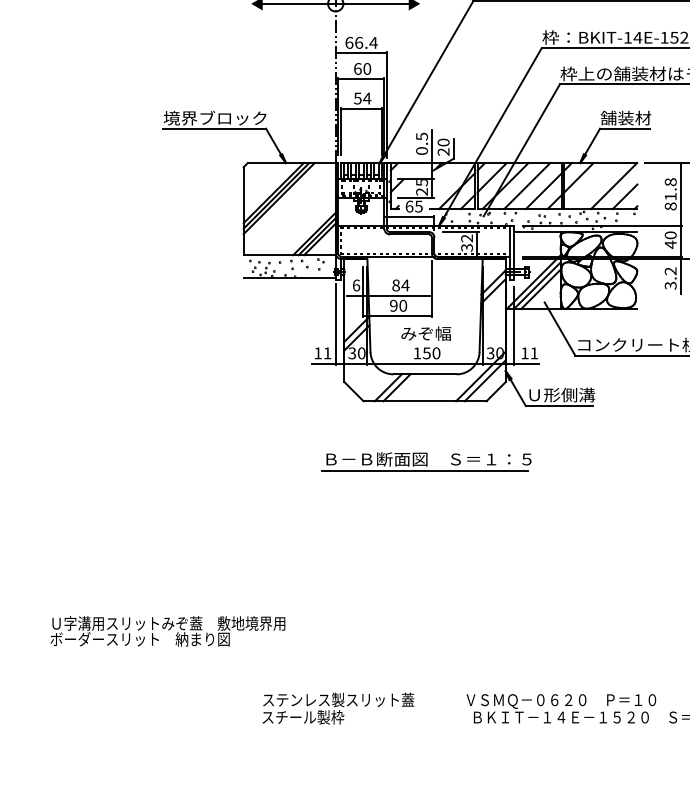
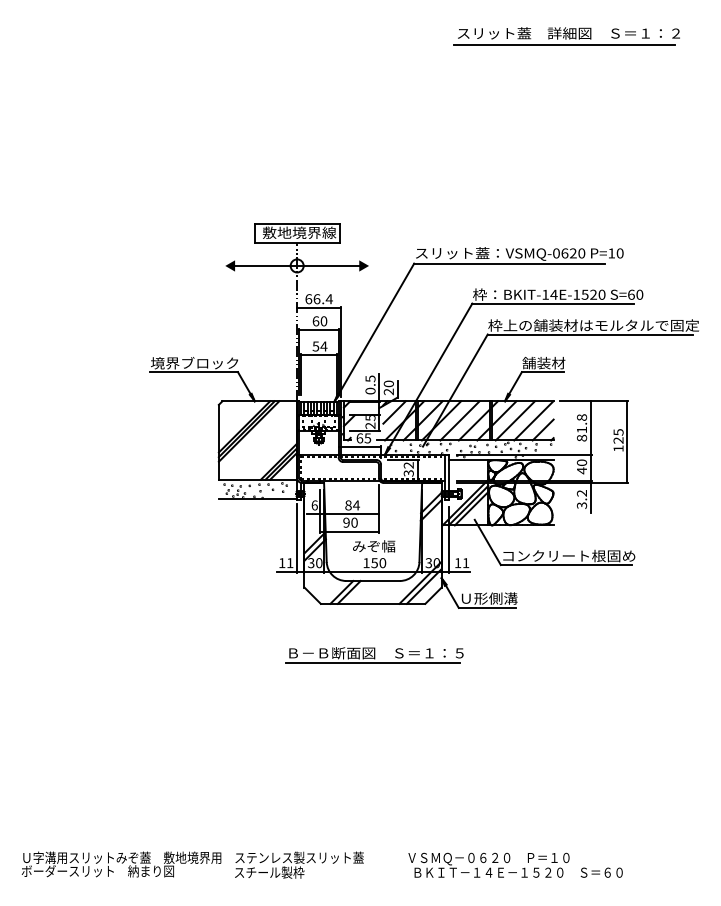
line: (450, 176) -> (394, 412), added
line: (591, 185) -> (514, 420), added
text: (167, 631) -> (121, 864), moved

